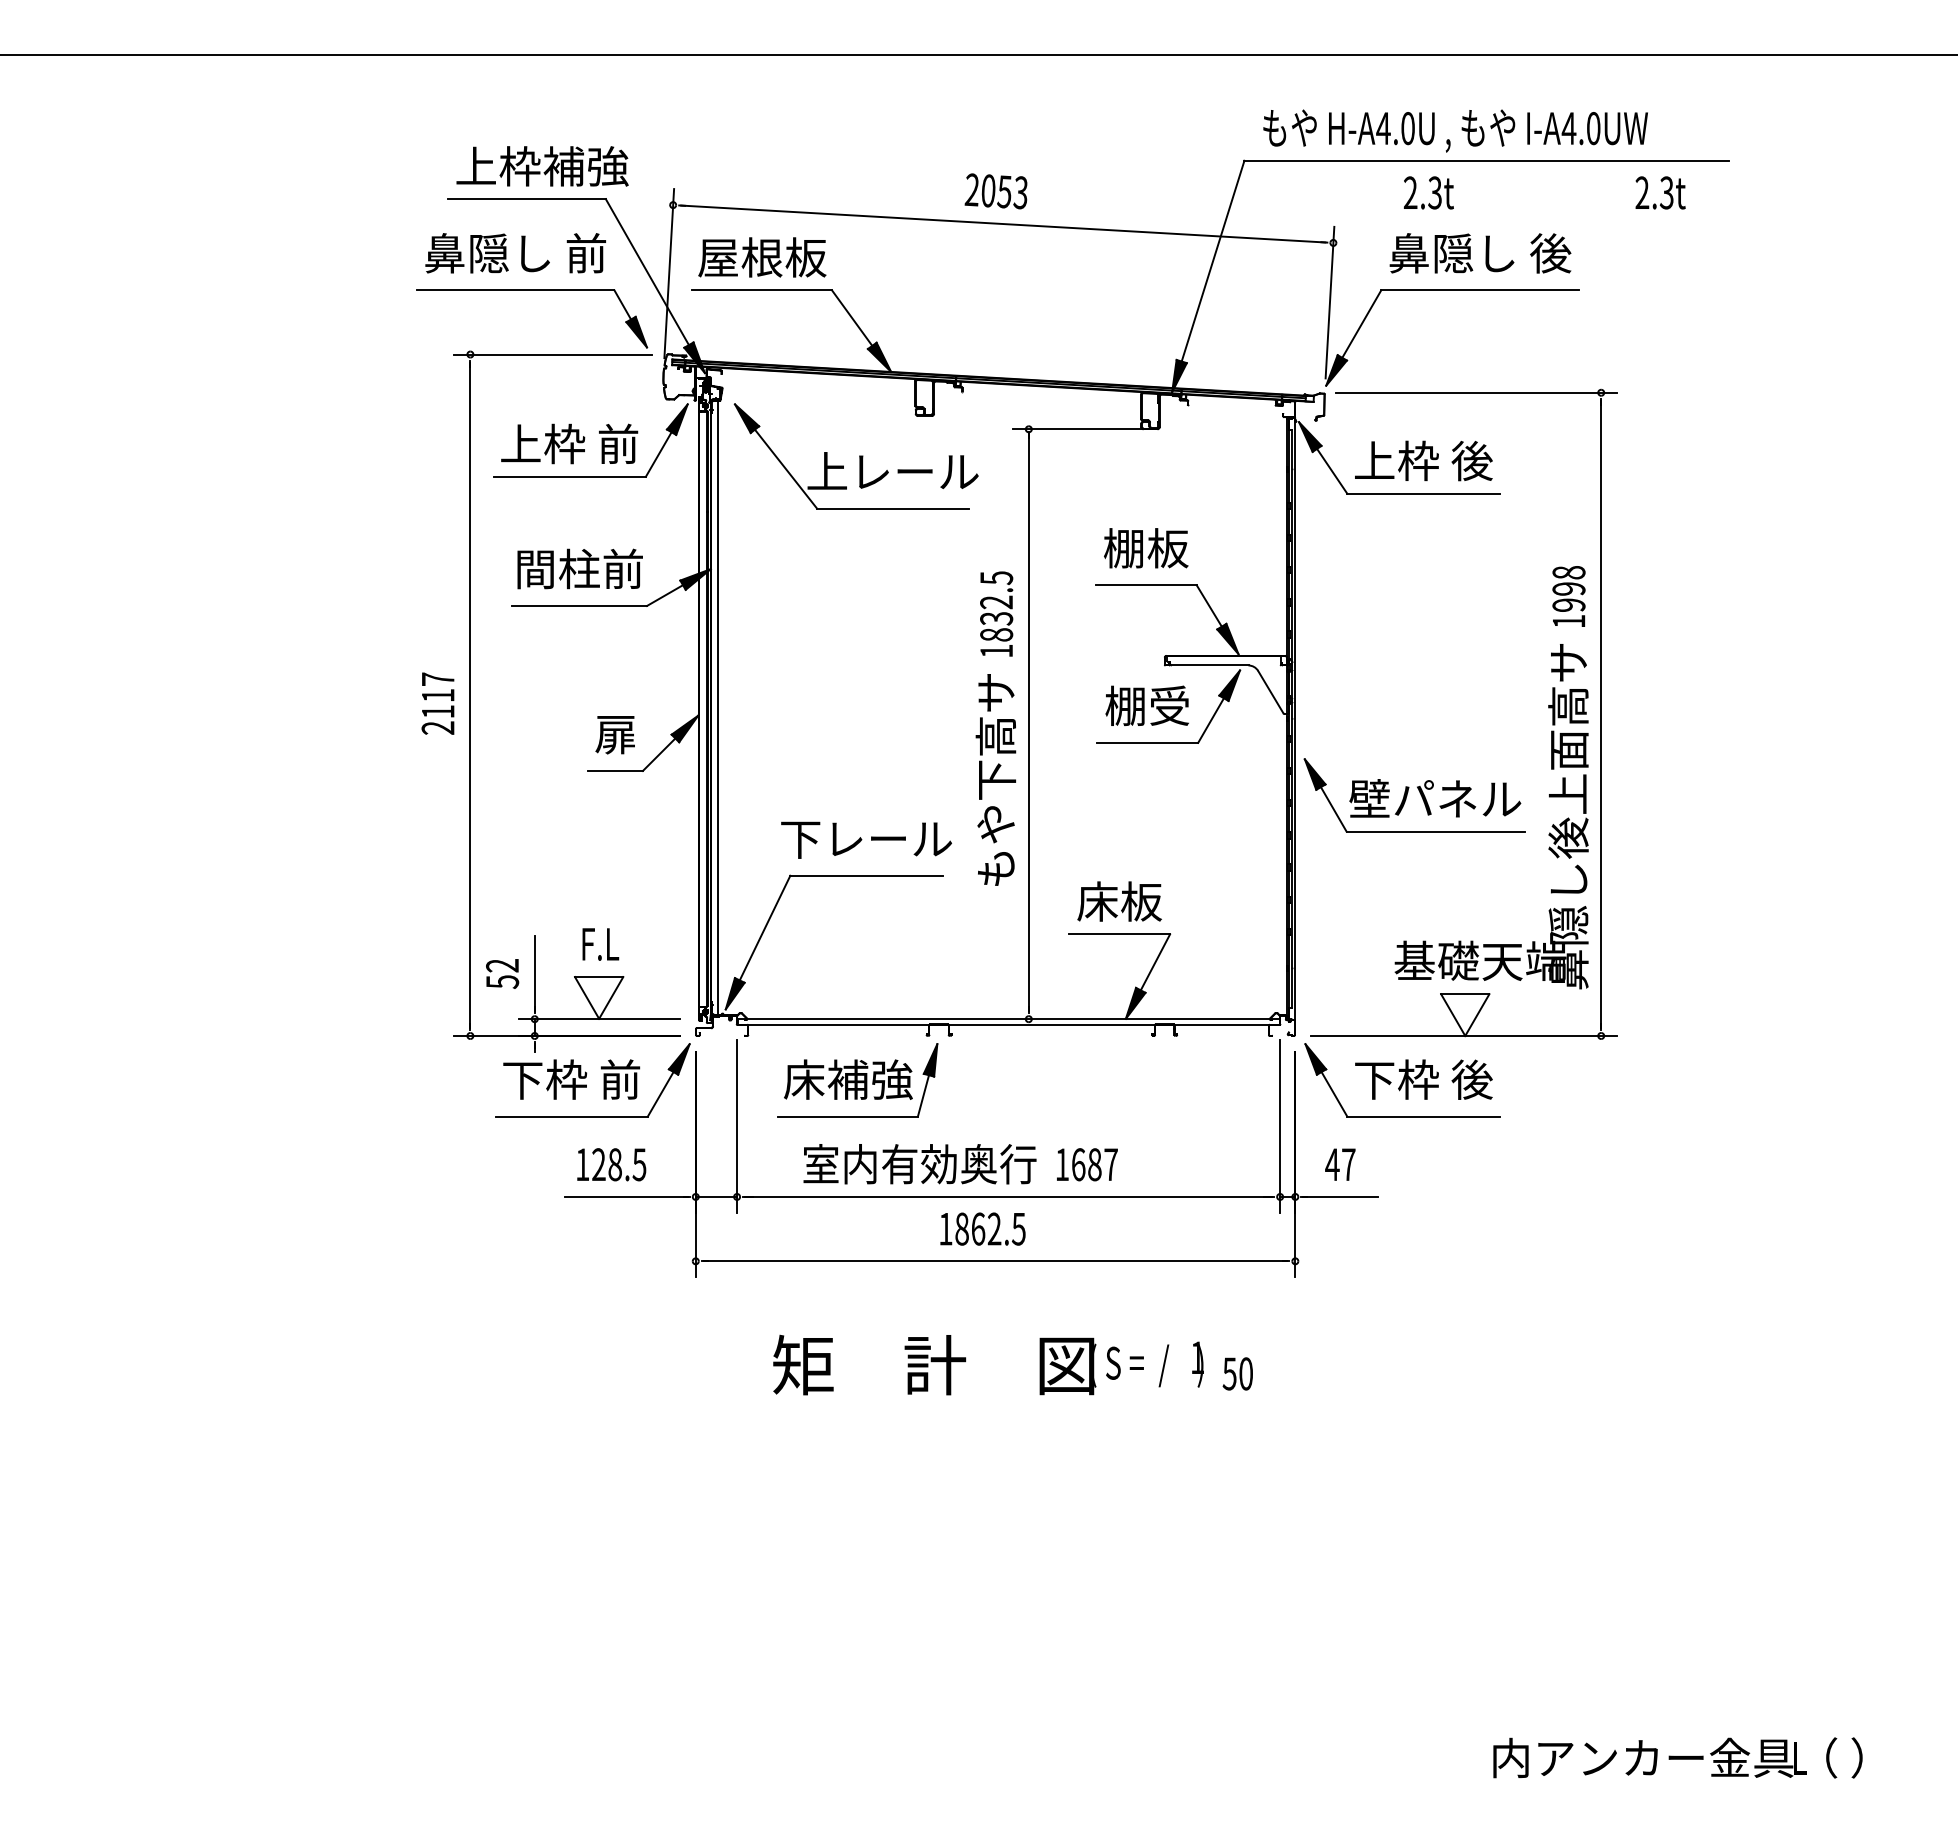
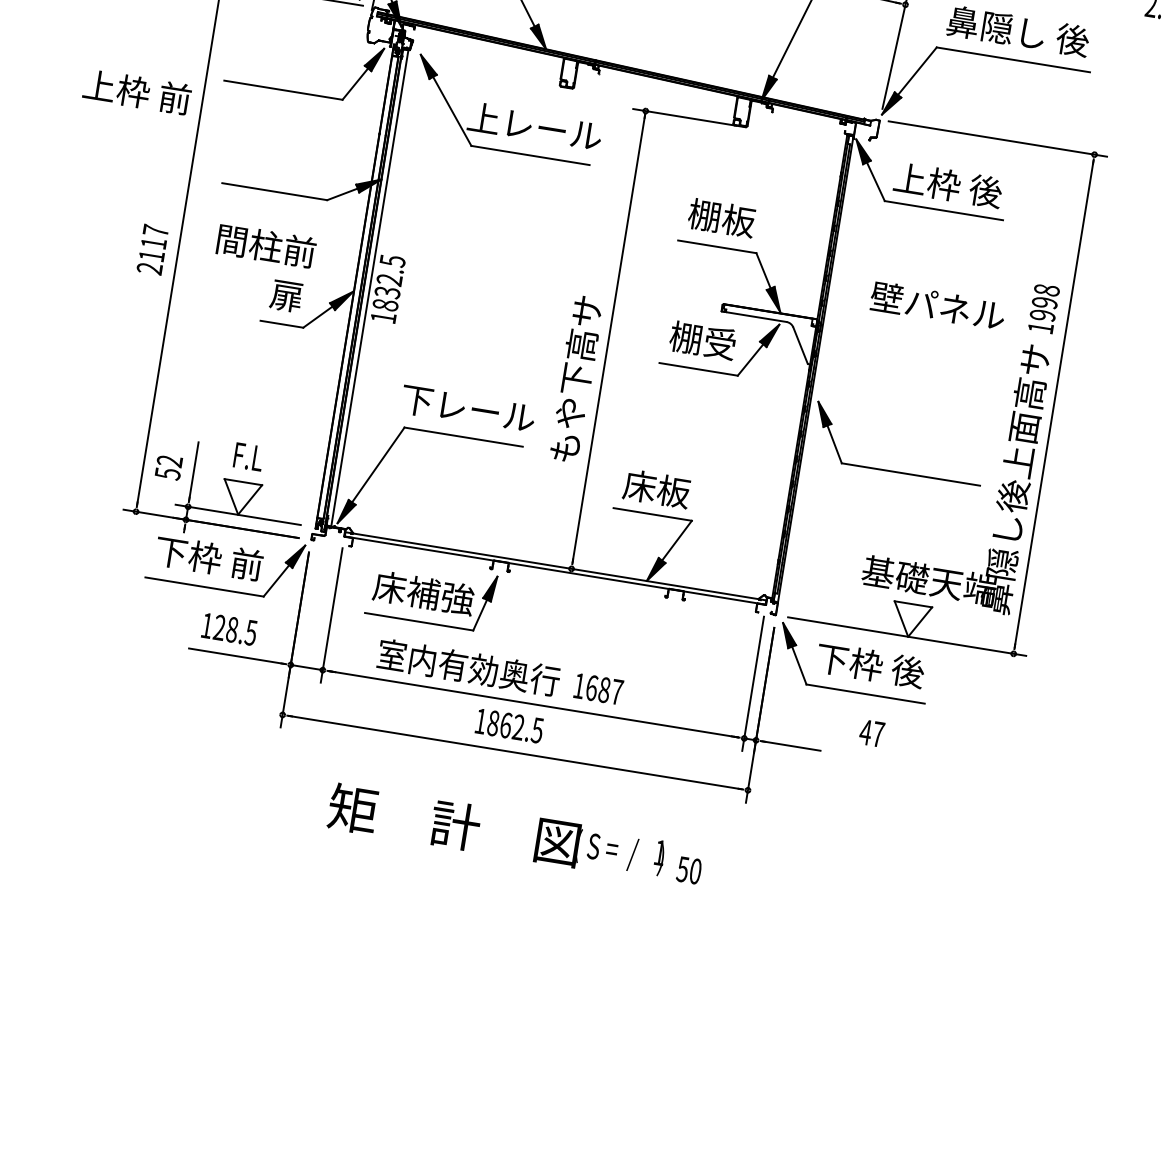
text: (569, 443) -> (137, 91), moved
text: (579, 568) -> (266, 245), moved
text: (996, 613) -> (388, 288), moved
text: (1435, 798) -> (938, 305), moved
text: (1340, 1164) -> (872, 733), moved

